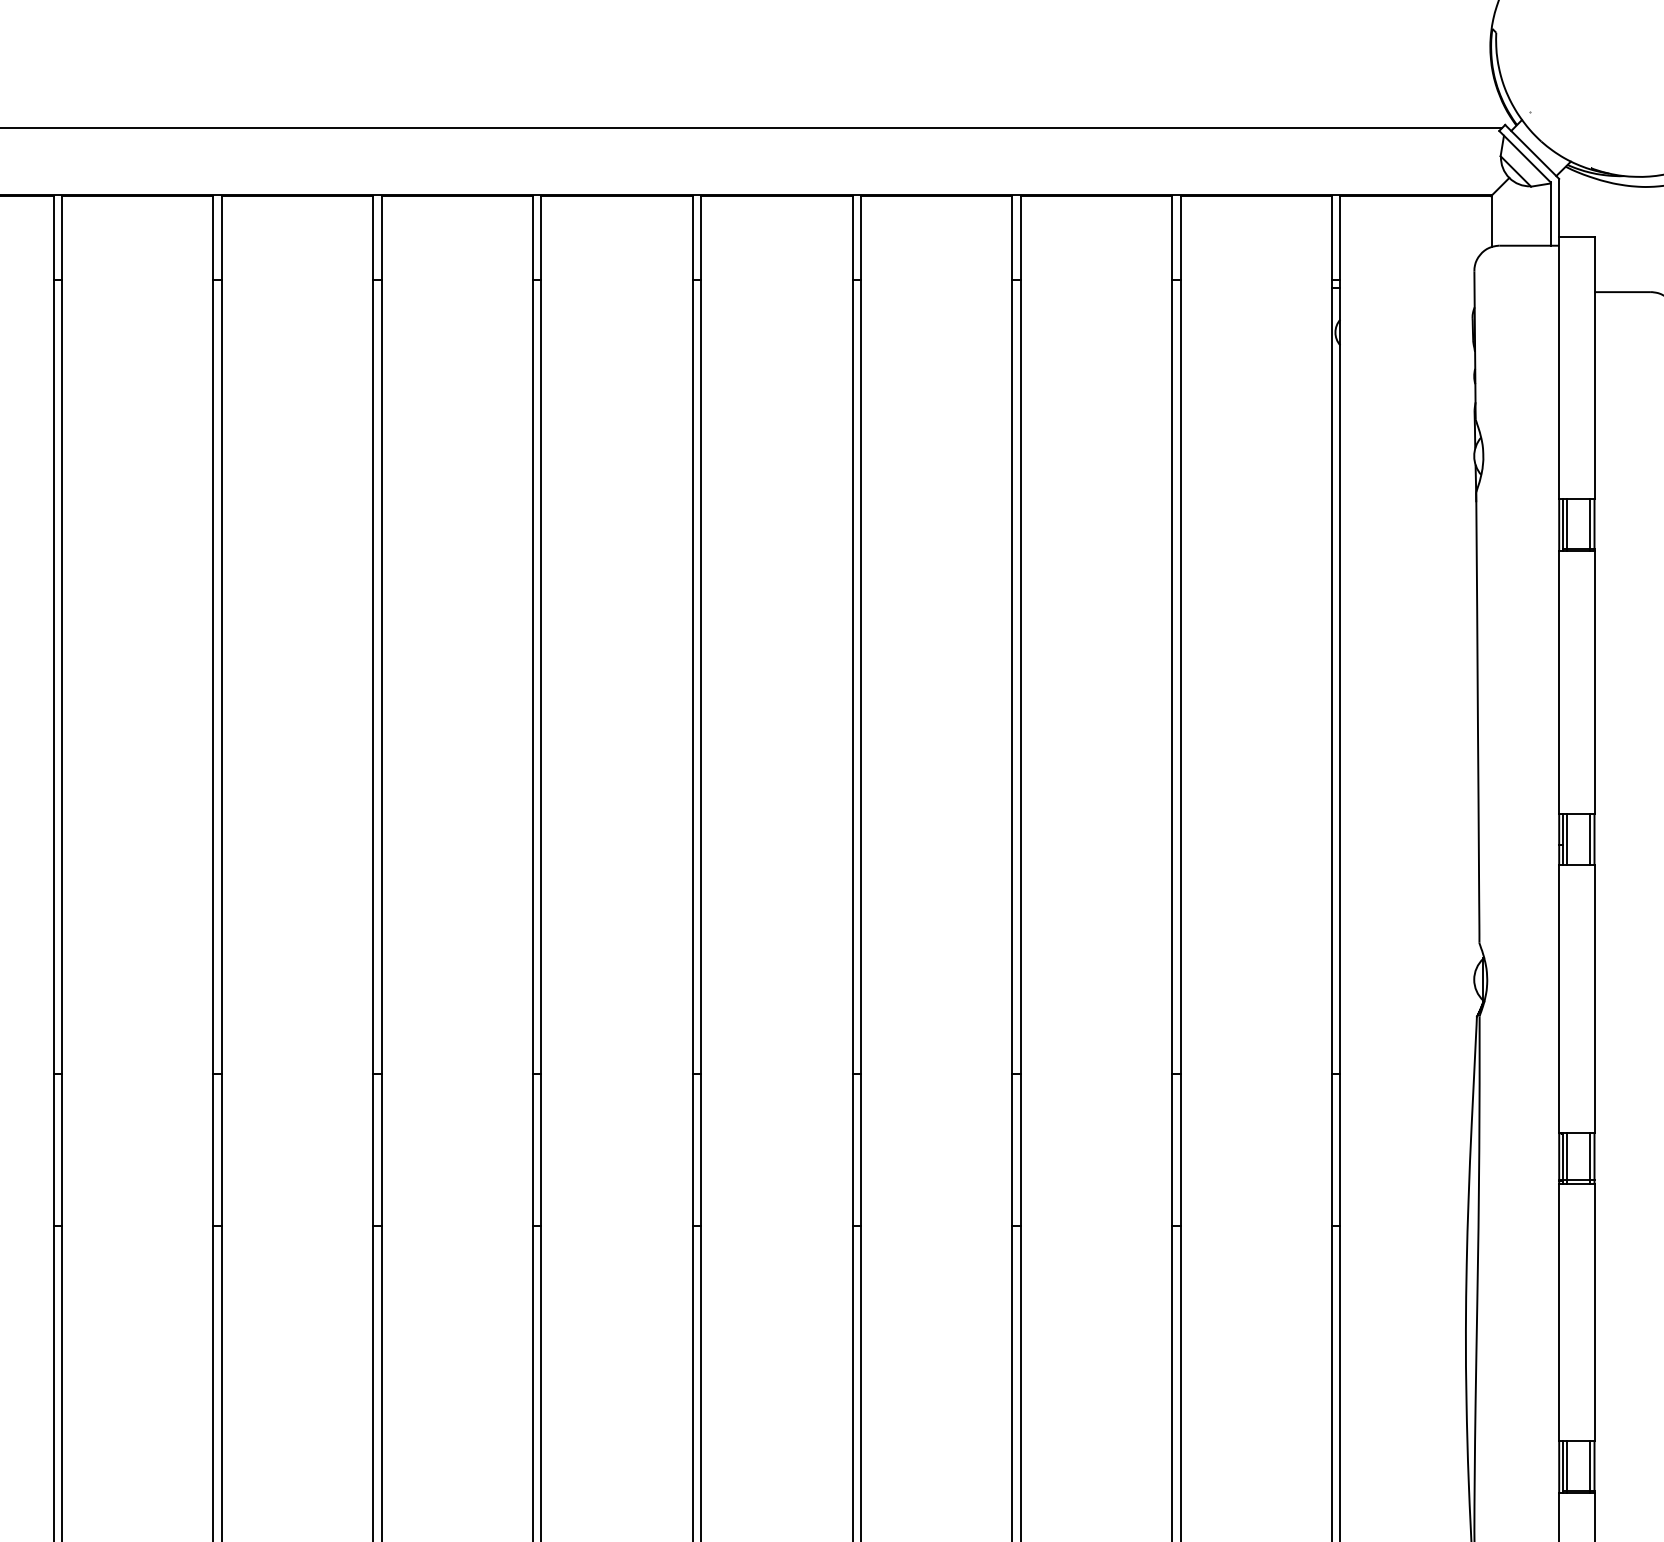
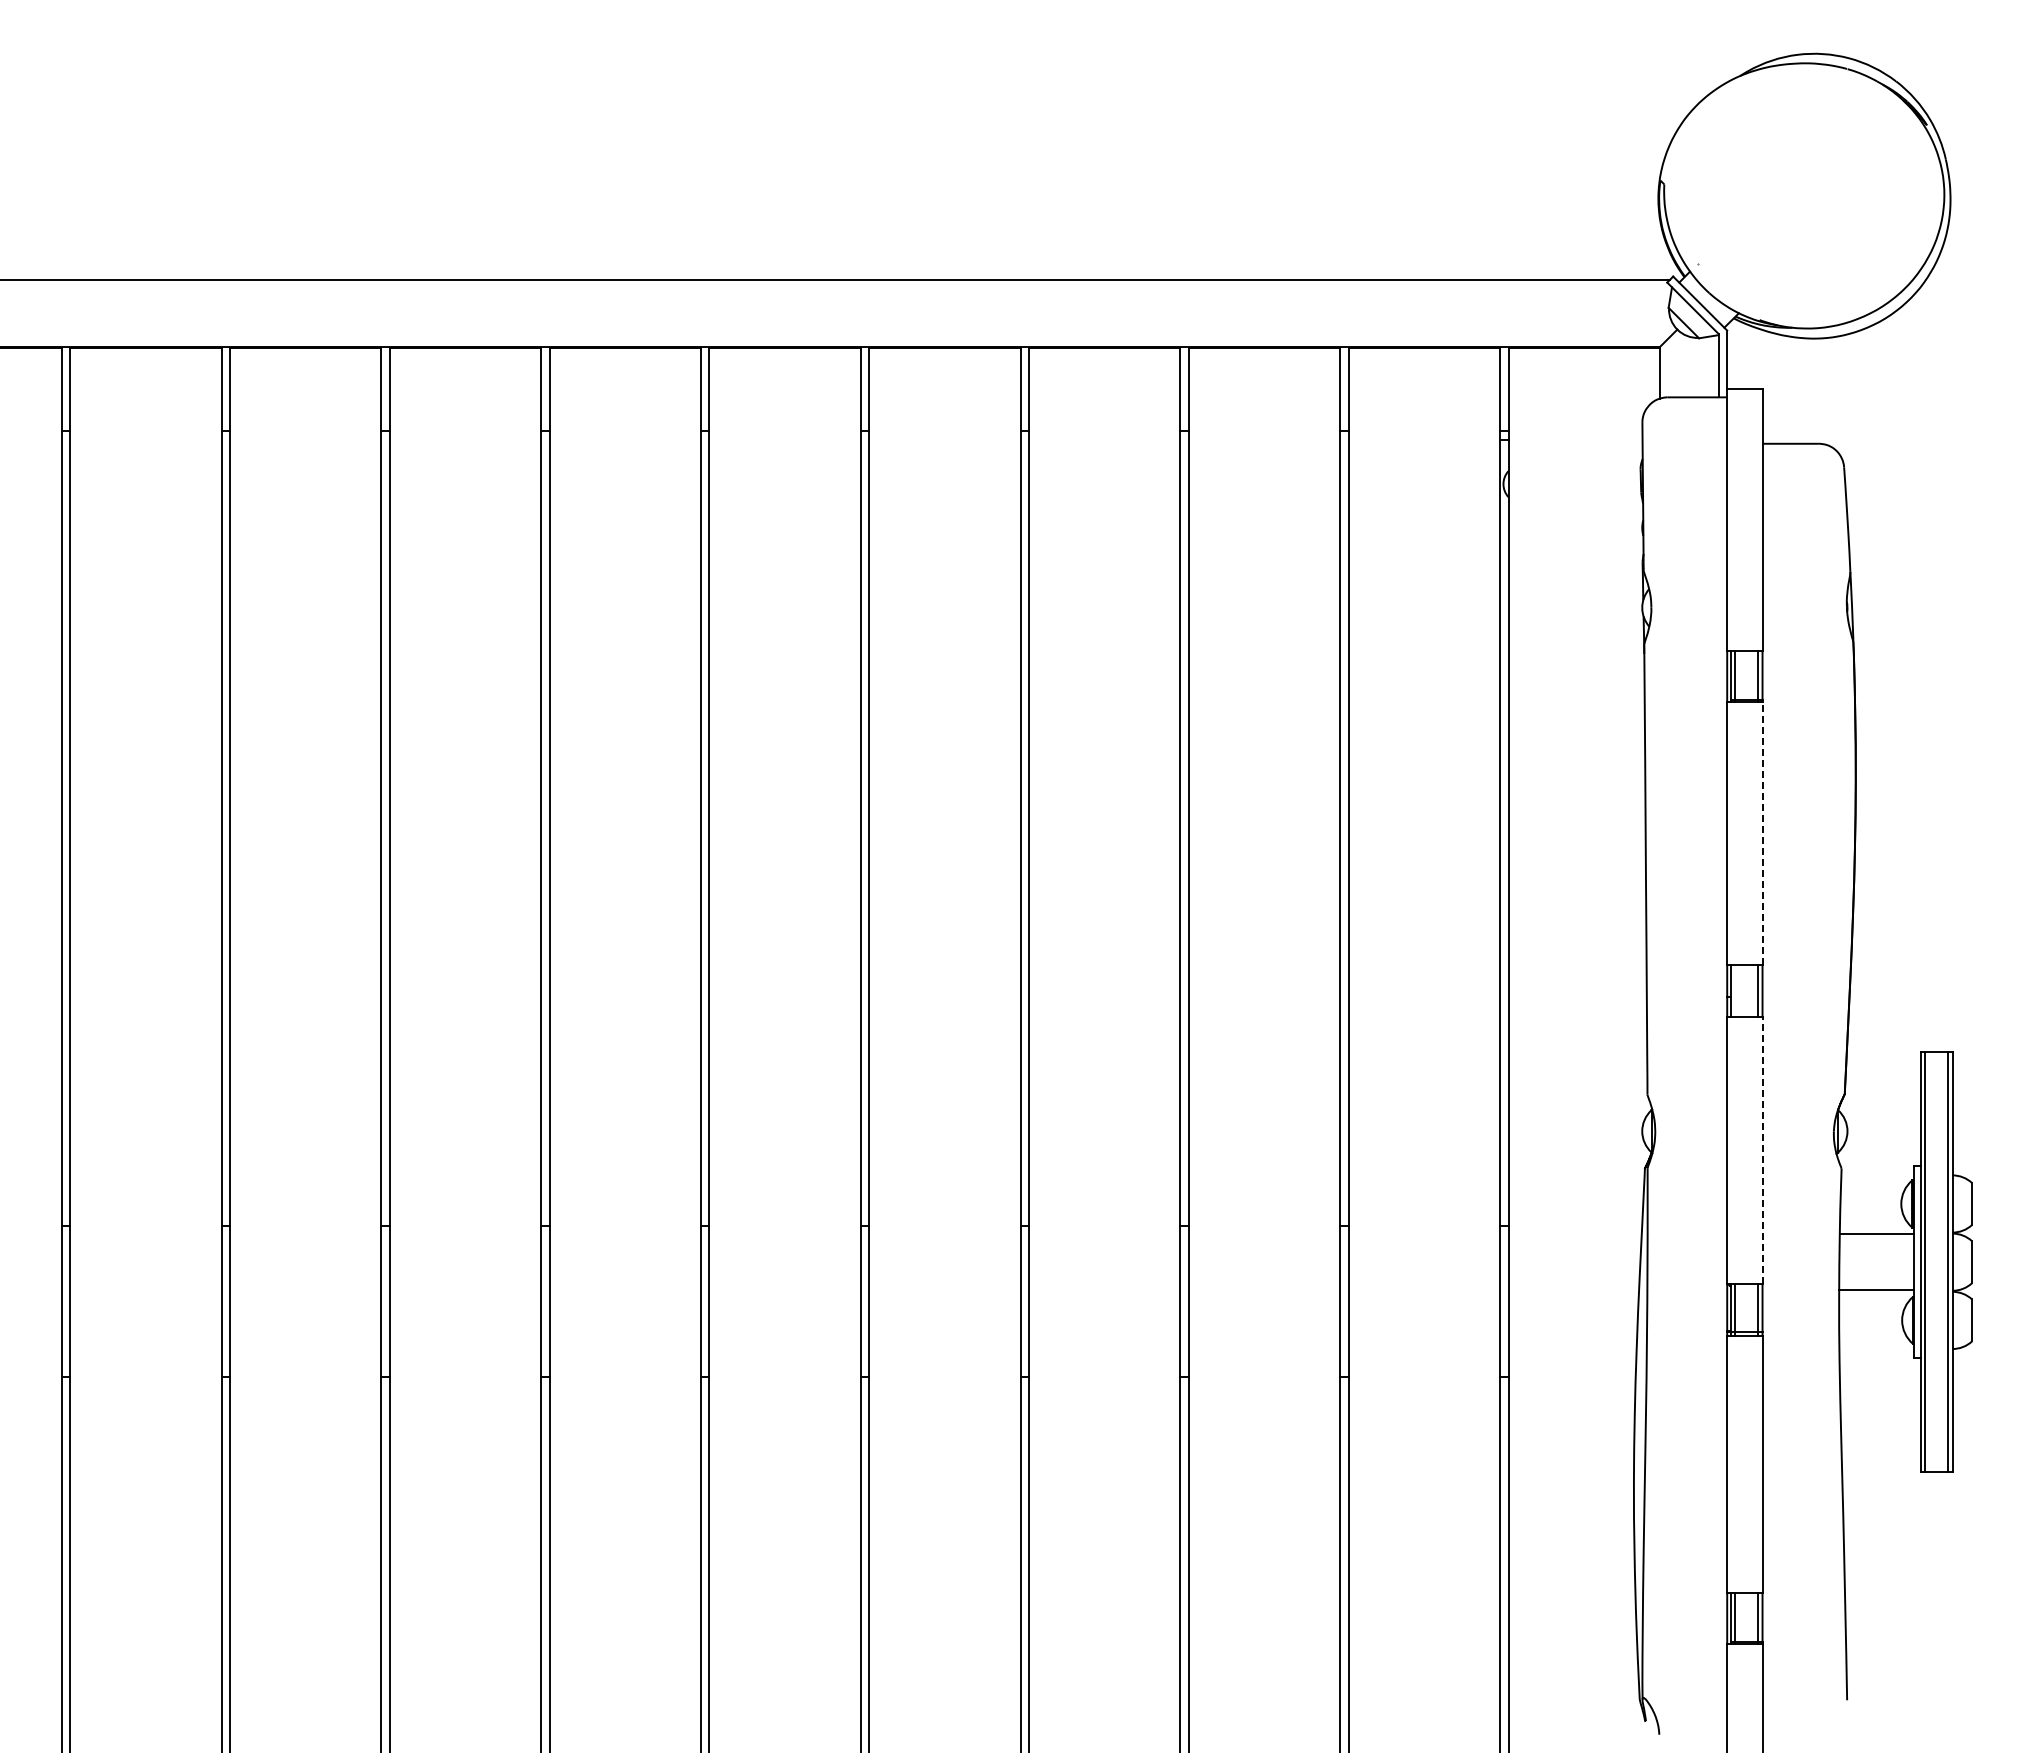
line: (1594, 681) -> (1762, 833), solid -> dashed
line: (1566, 838) -> (1734, 990), removed
line: (1594, 998) -> (1762, 1150), solid -> dashed

